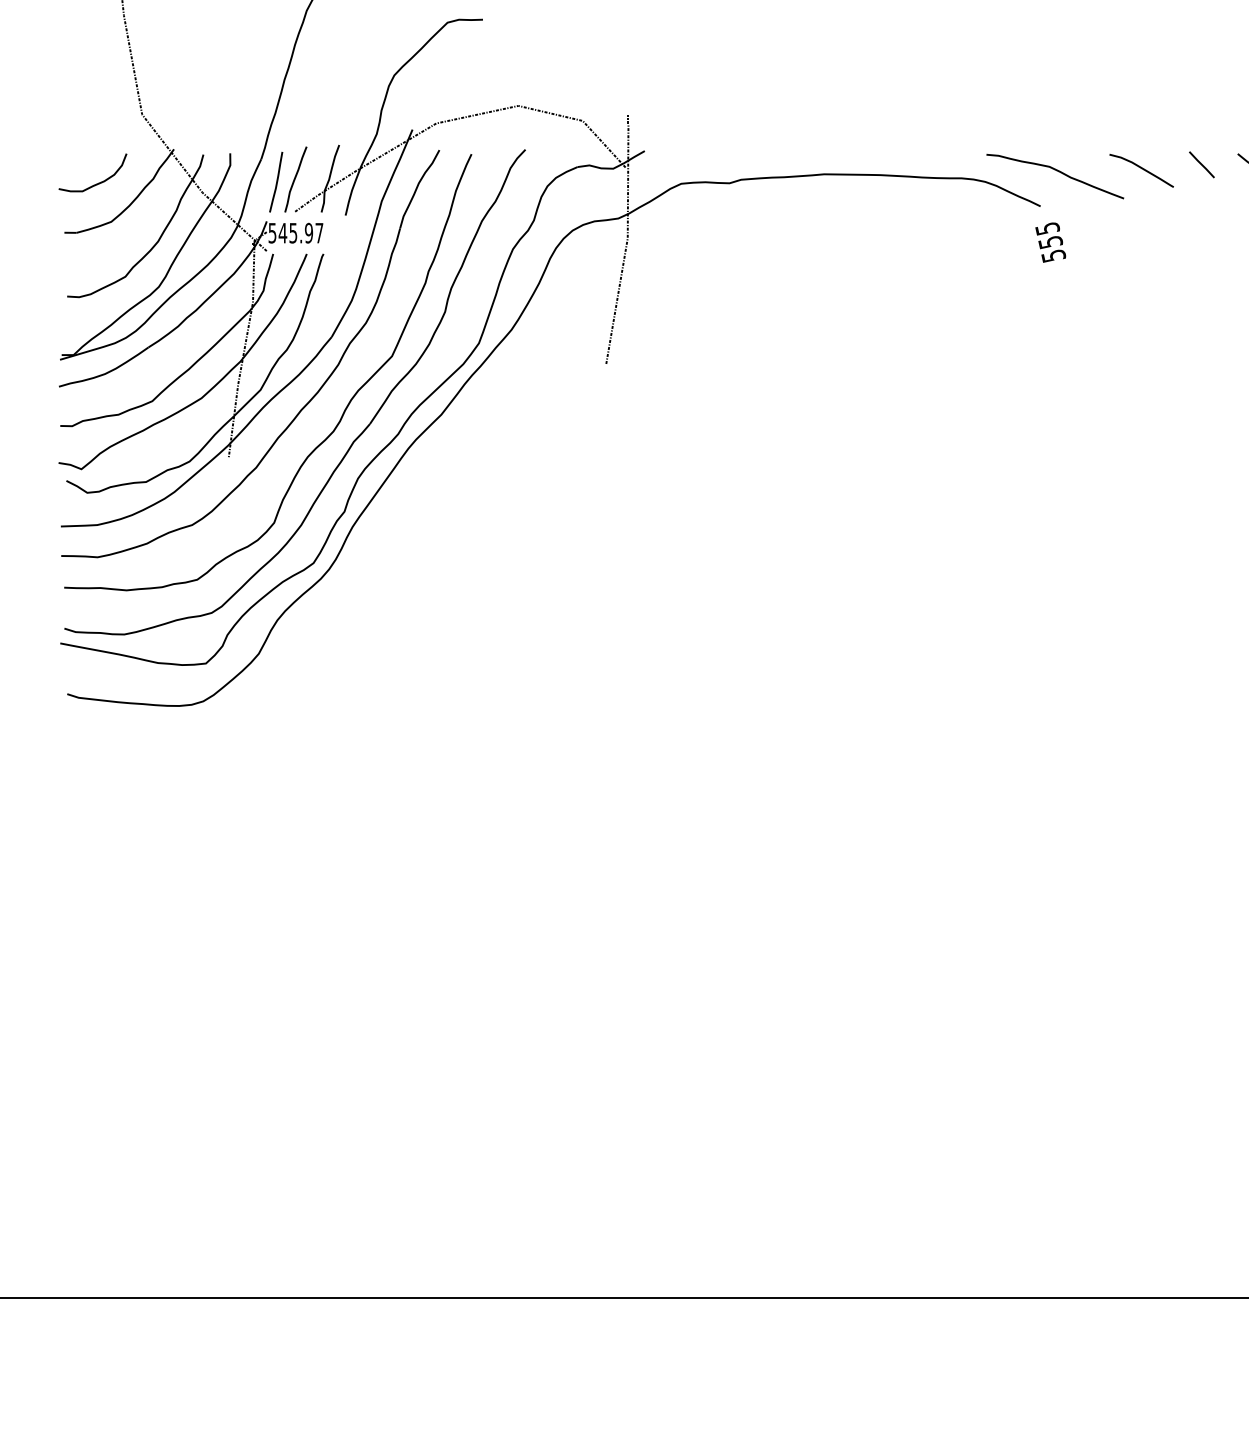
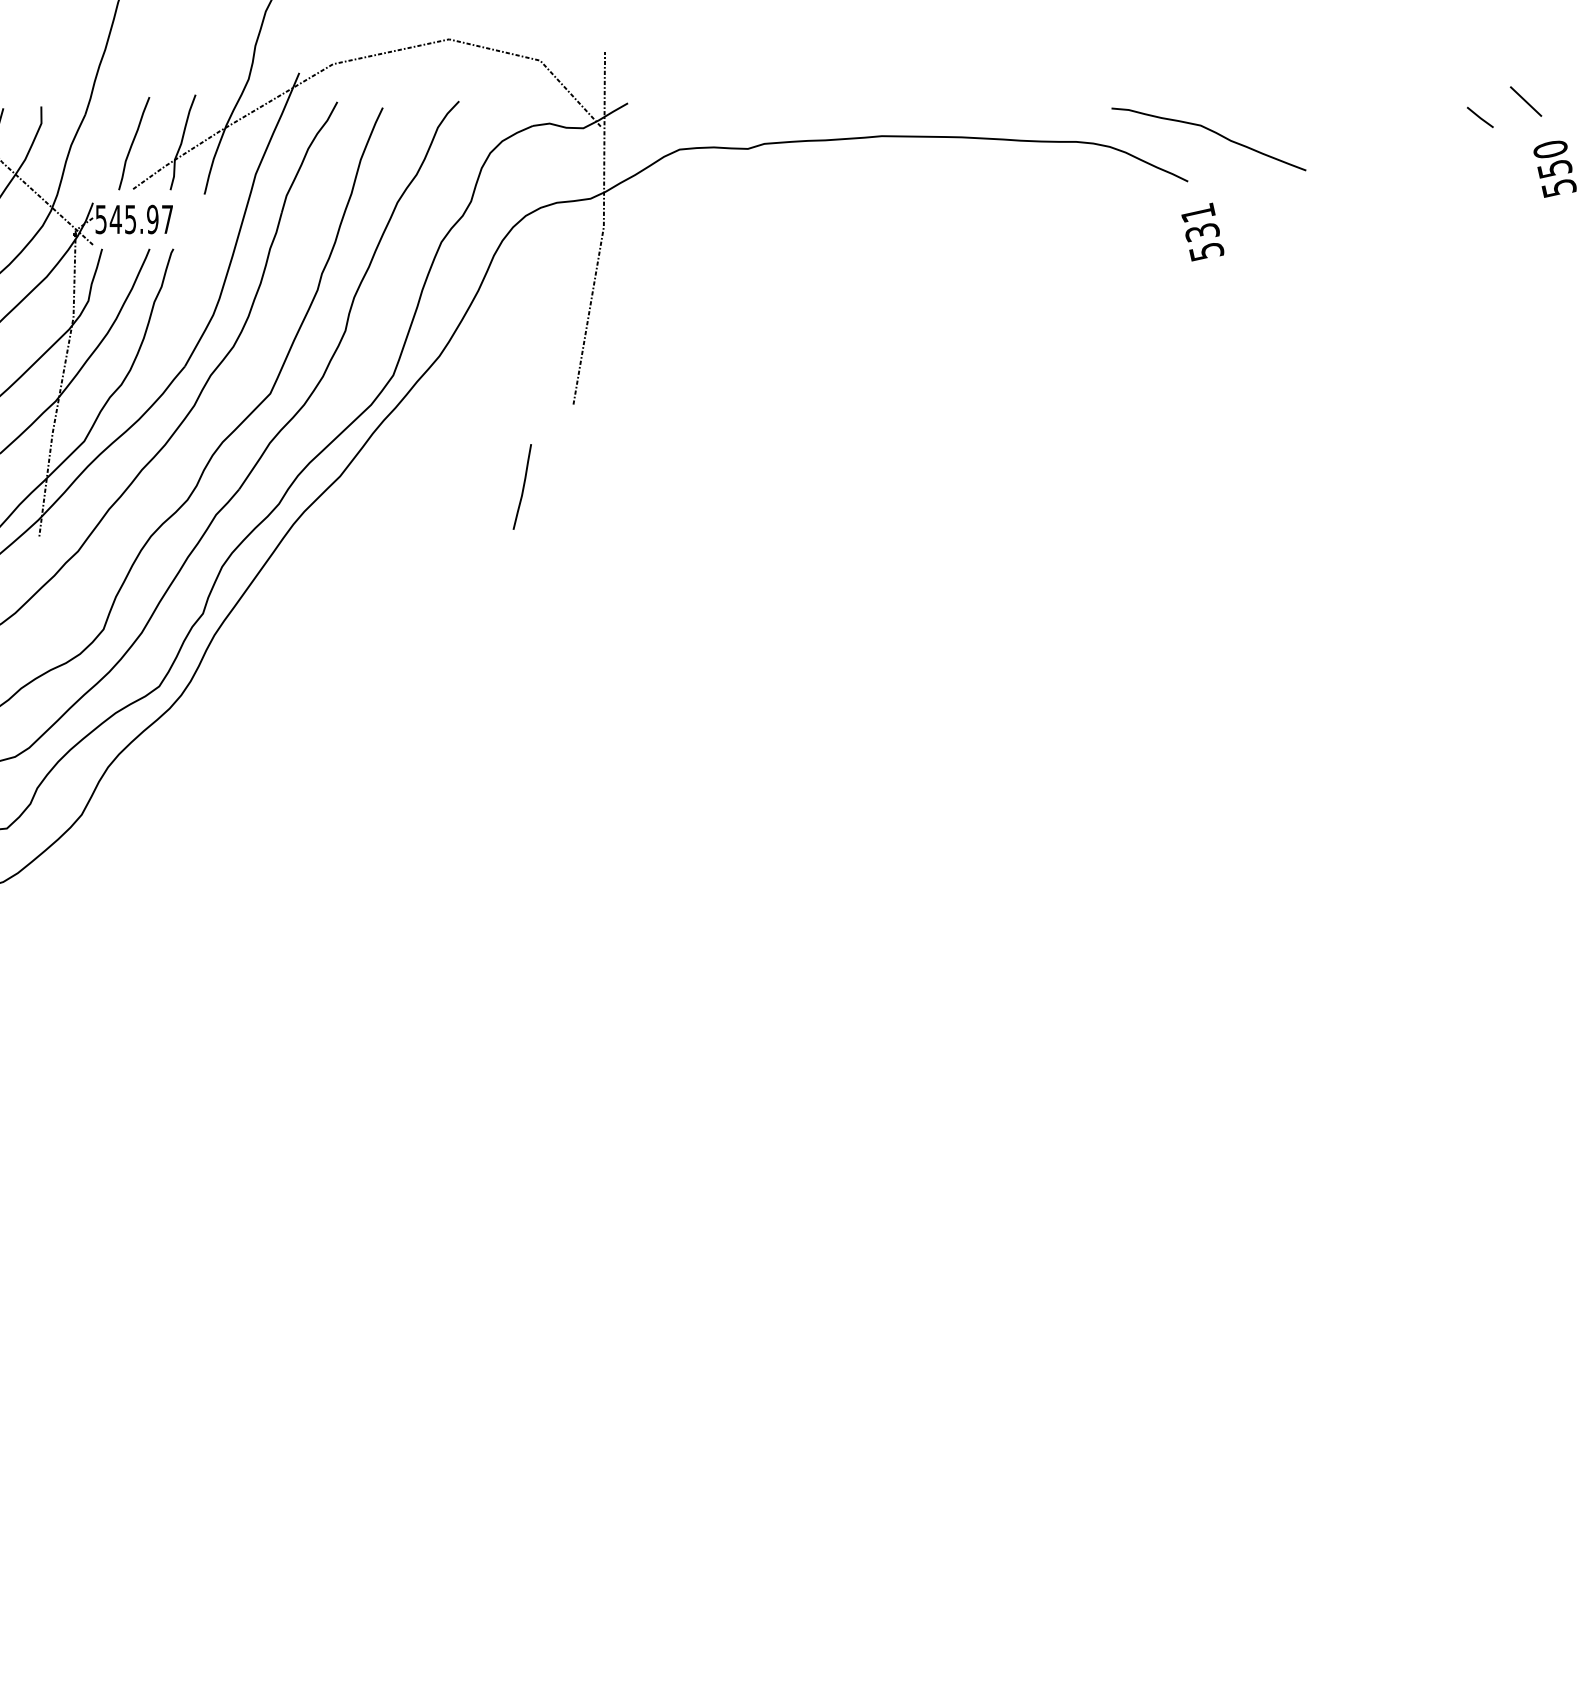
line: (1201, 164) -> (1415, 122), removed
curve: (1141, 169) -> (1330, 129), removed
line: (276, 181) -> (522, 485), moved
text: (1048, 235) -> (1199, 222), 555 -> 531

